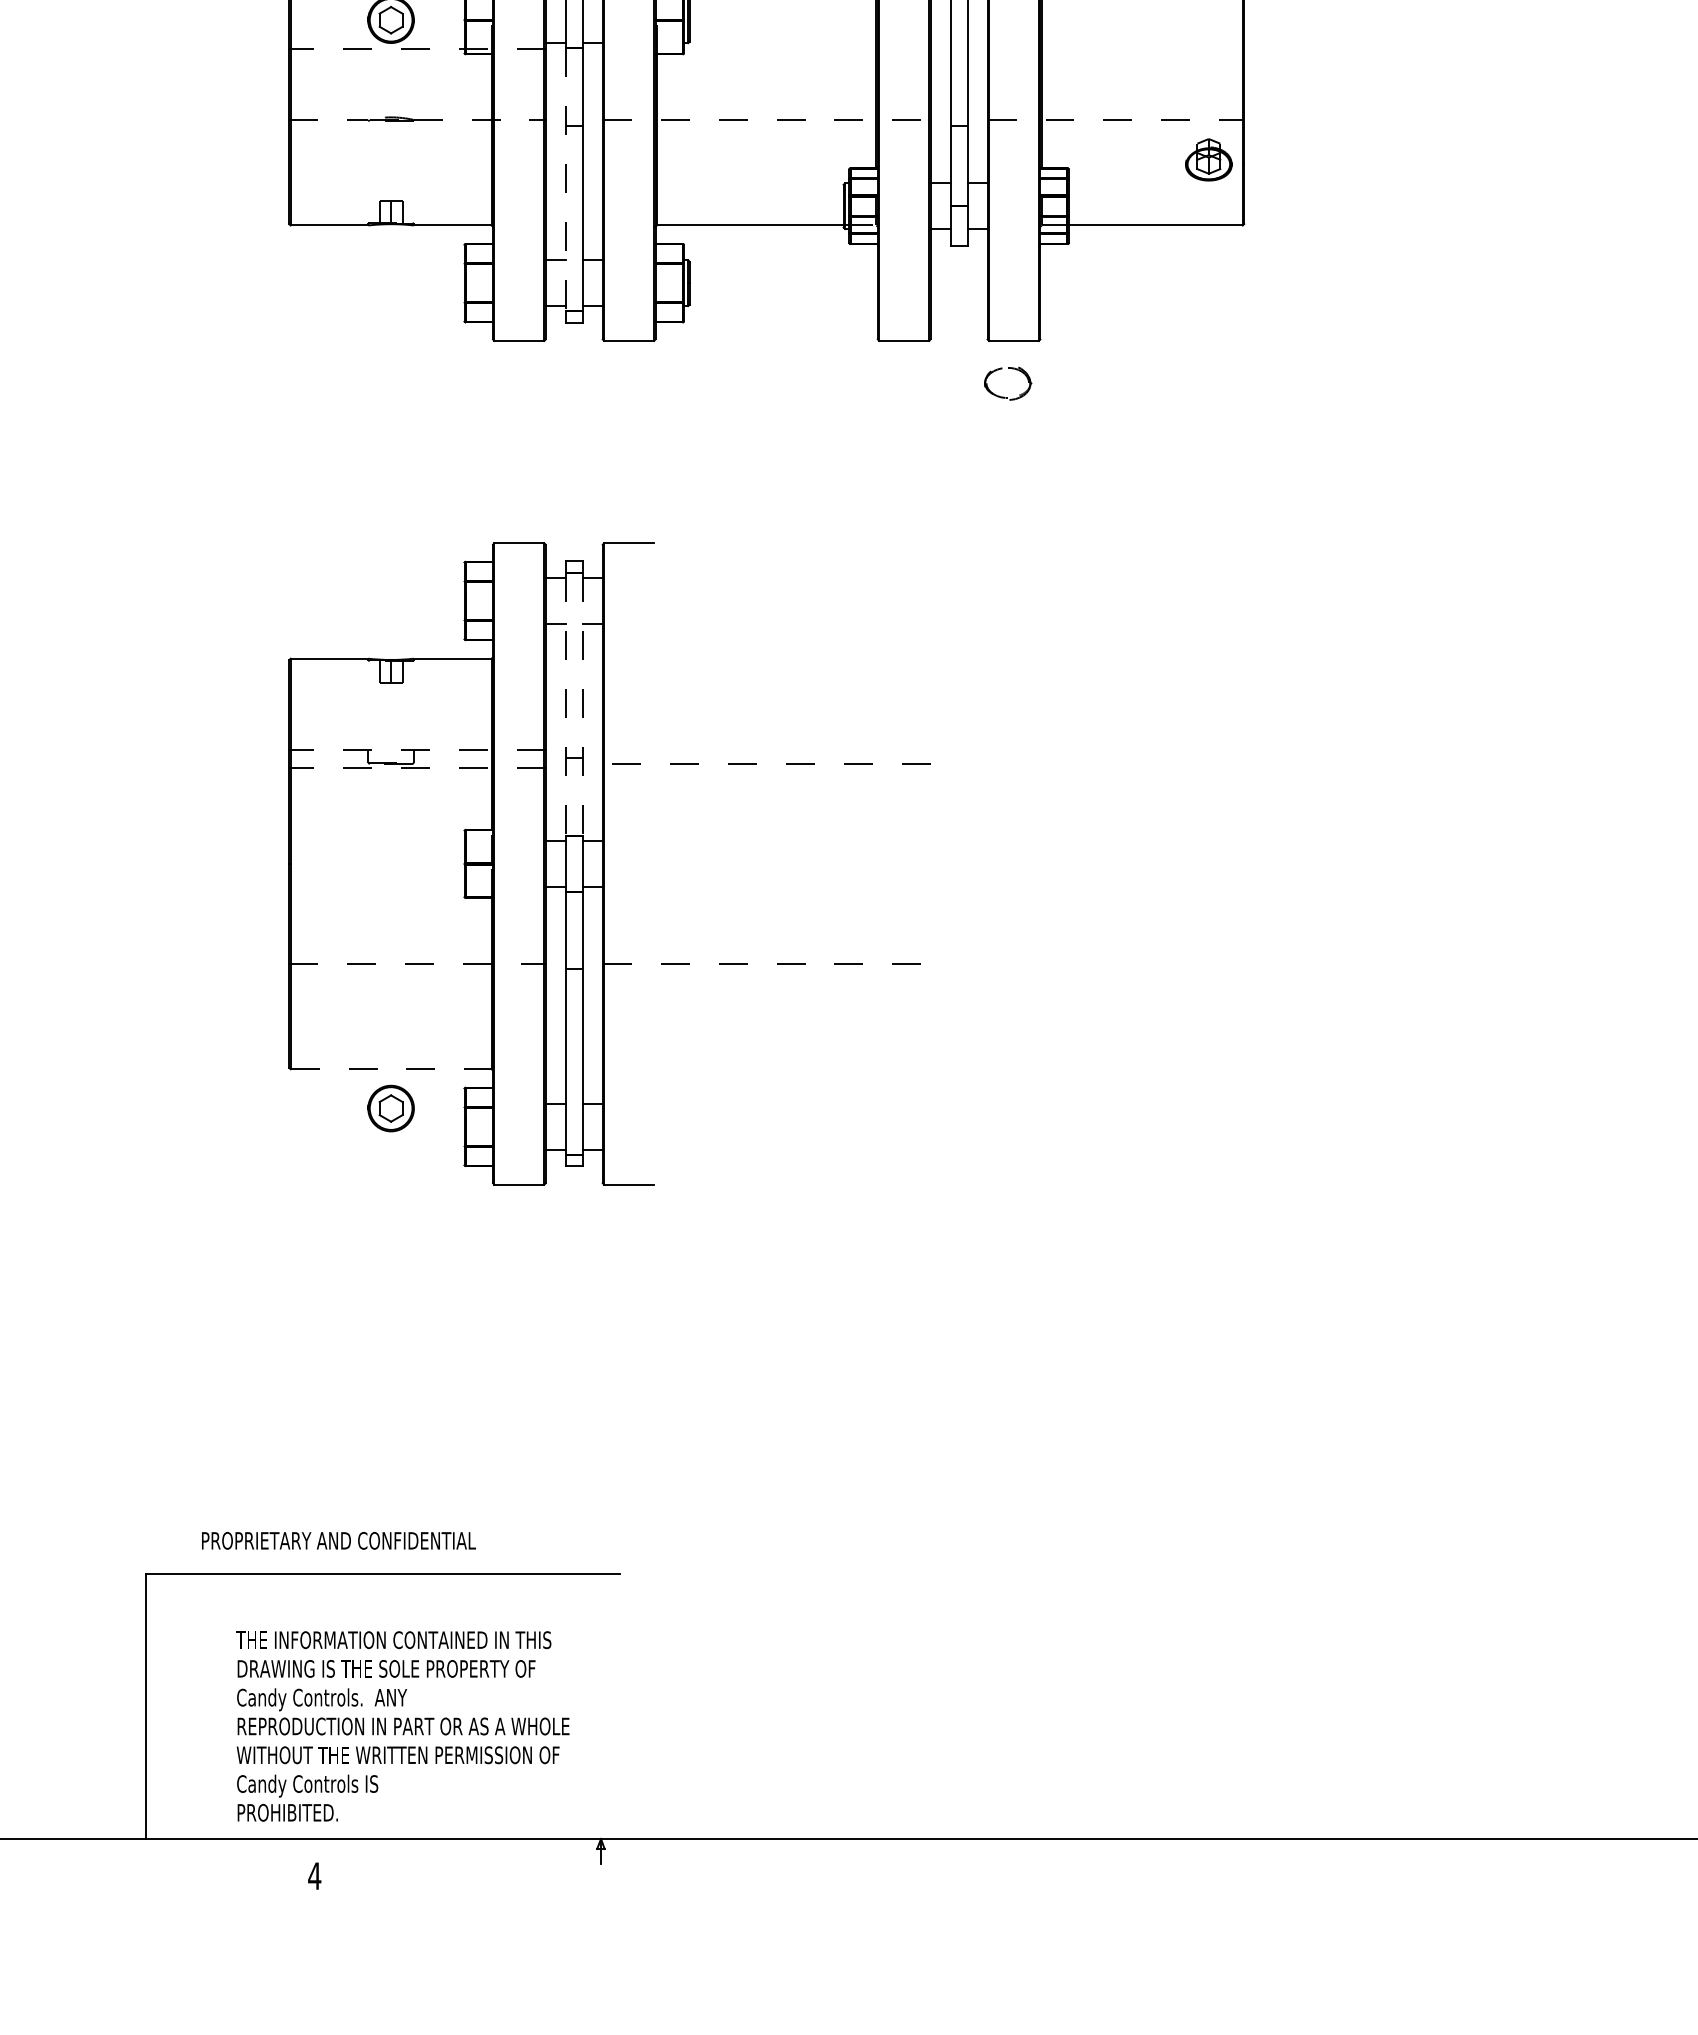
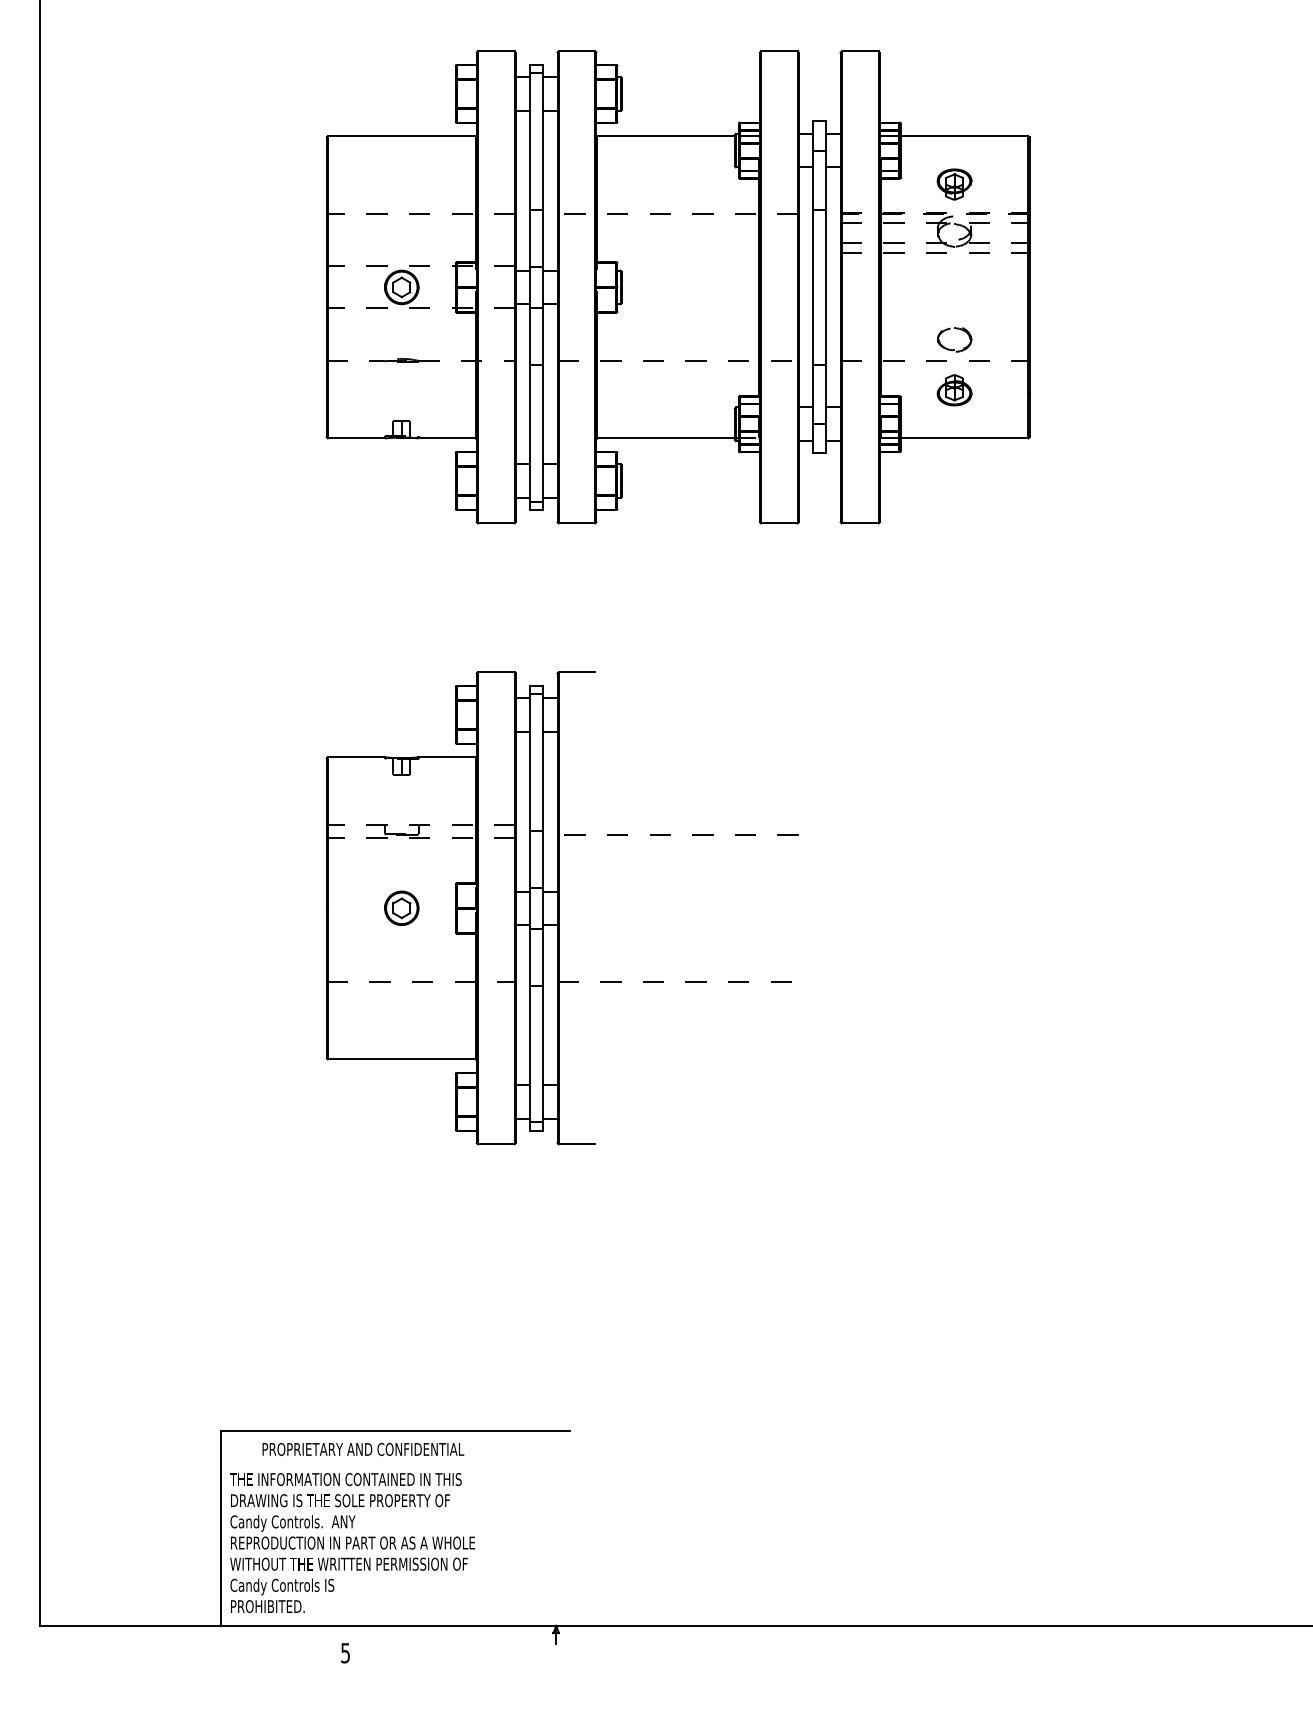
part: (1208, 160) -> (954, 390), moved
line: (566, 179) -> (530, 404), dashed -> solid
part: (1007, 396) -> (954, 349), moved
line: (566, 705) -> (530, 791), dashed -> solid
line: (582, 705) -> (542, 791), dashed -> solid
line: (390, 1069) -> (401, 1059), dashed -> solid
part: (390, 1107) -> (401, 907), moved
text: (339, 1539) -> (363, 1448), moved
text: (402, 1727) -> (352, 1543), moved
text: (314, 1876) -> (345, 1653), 4 -> 5

